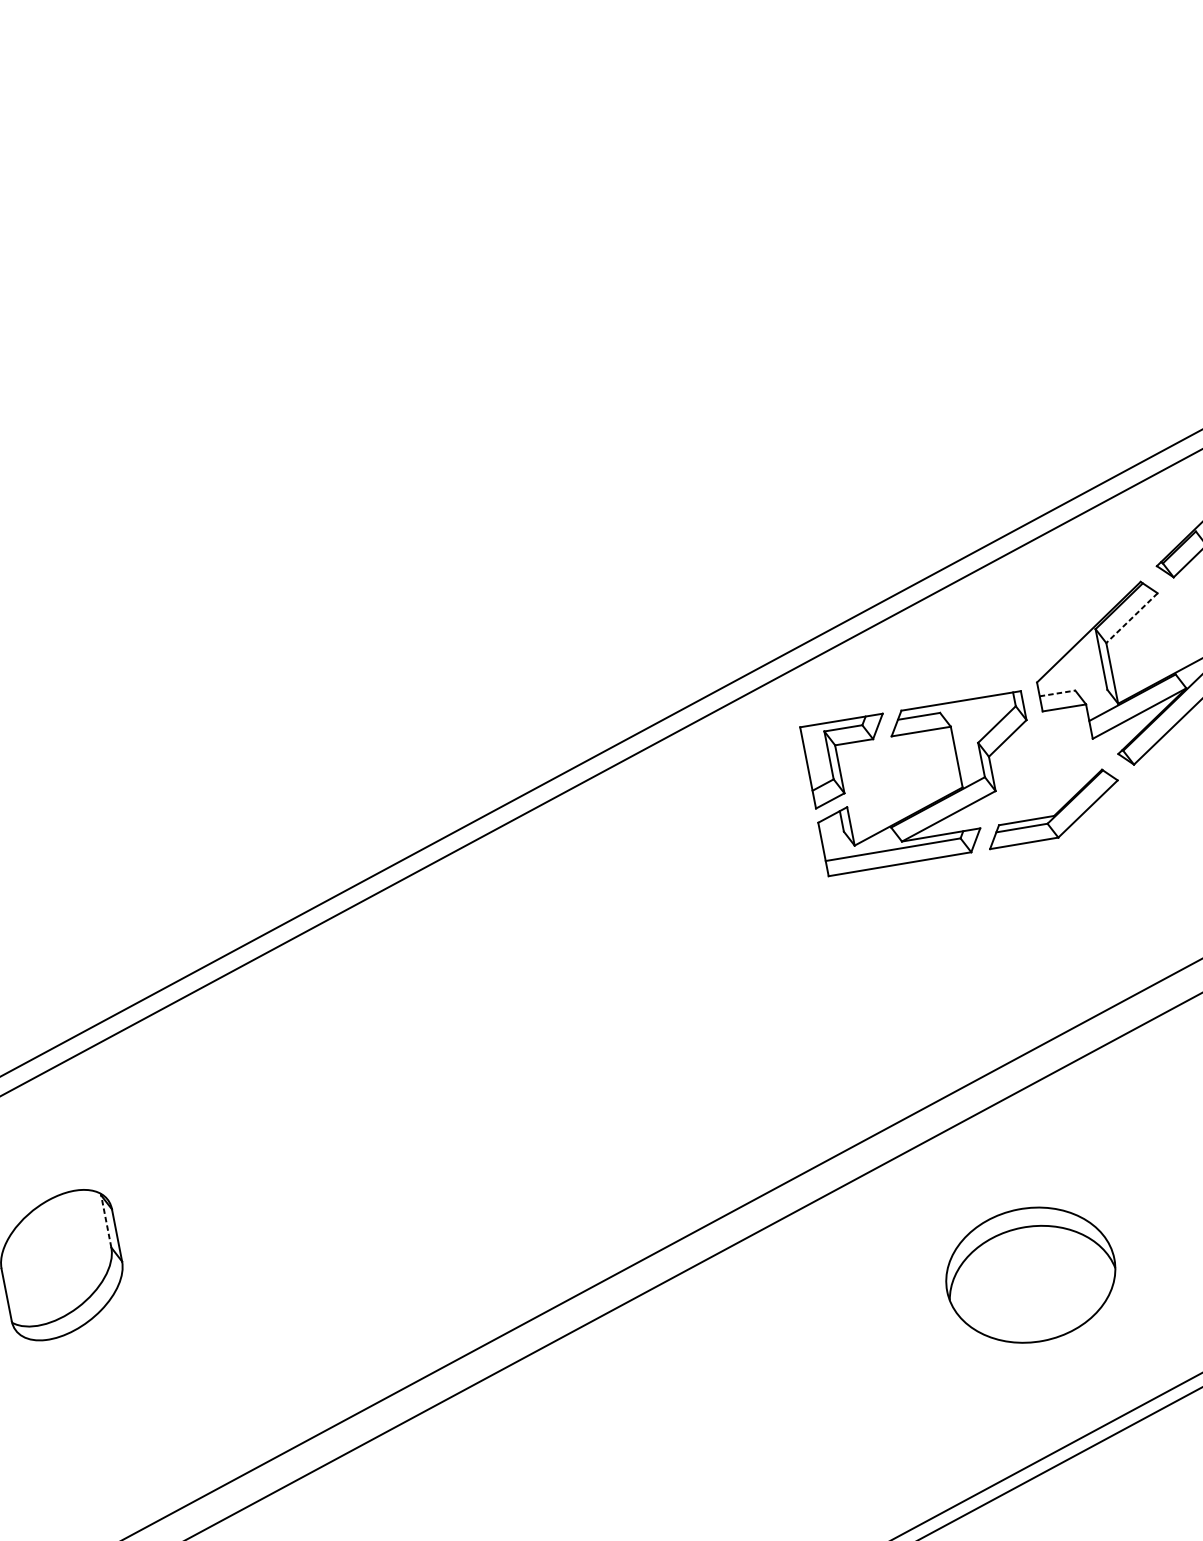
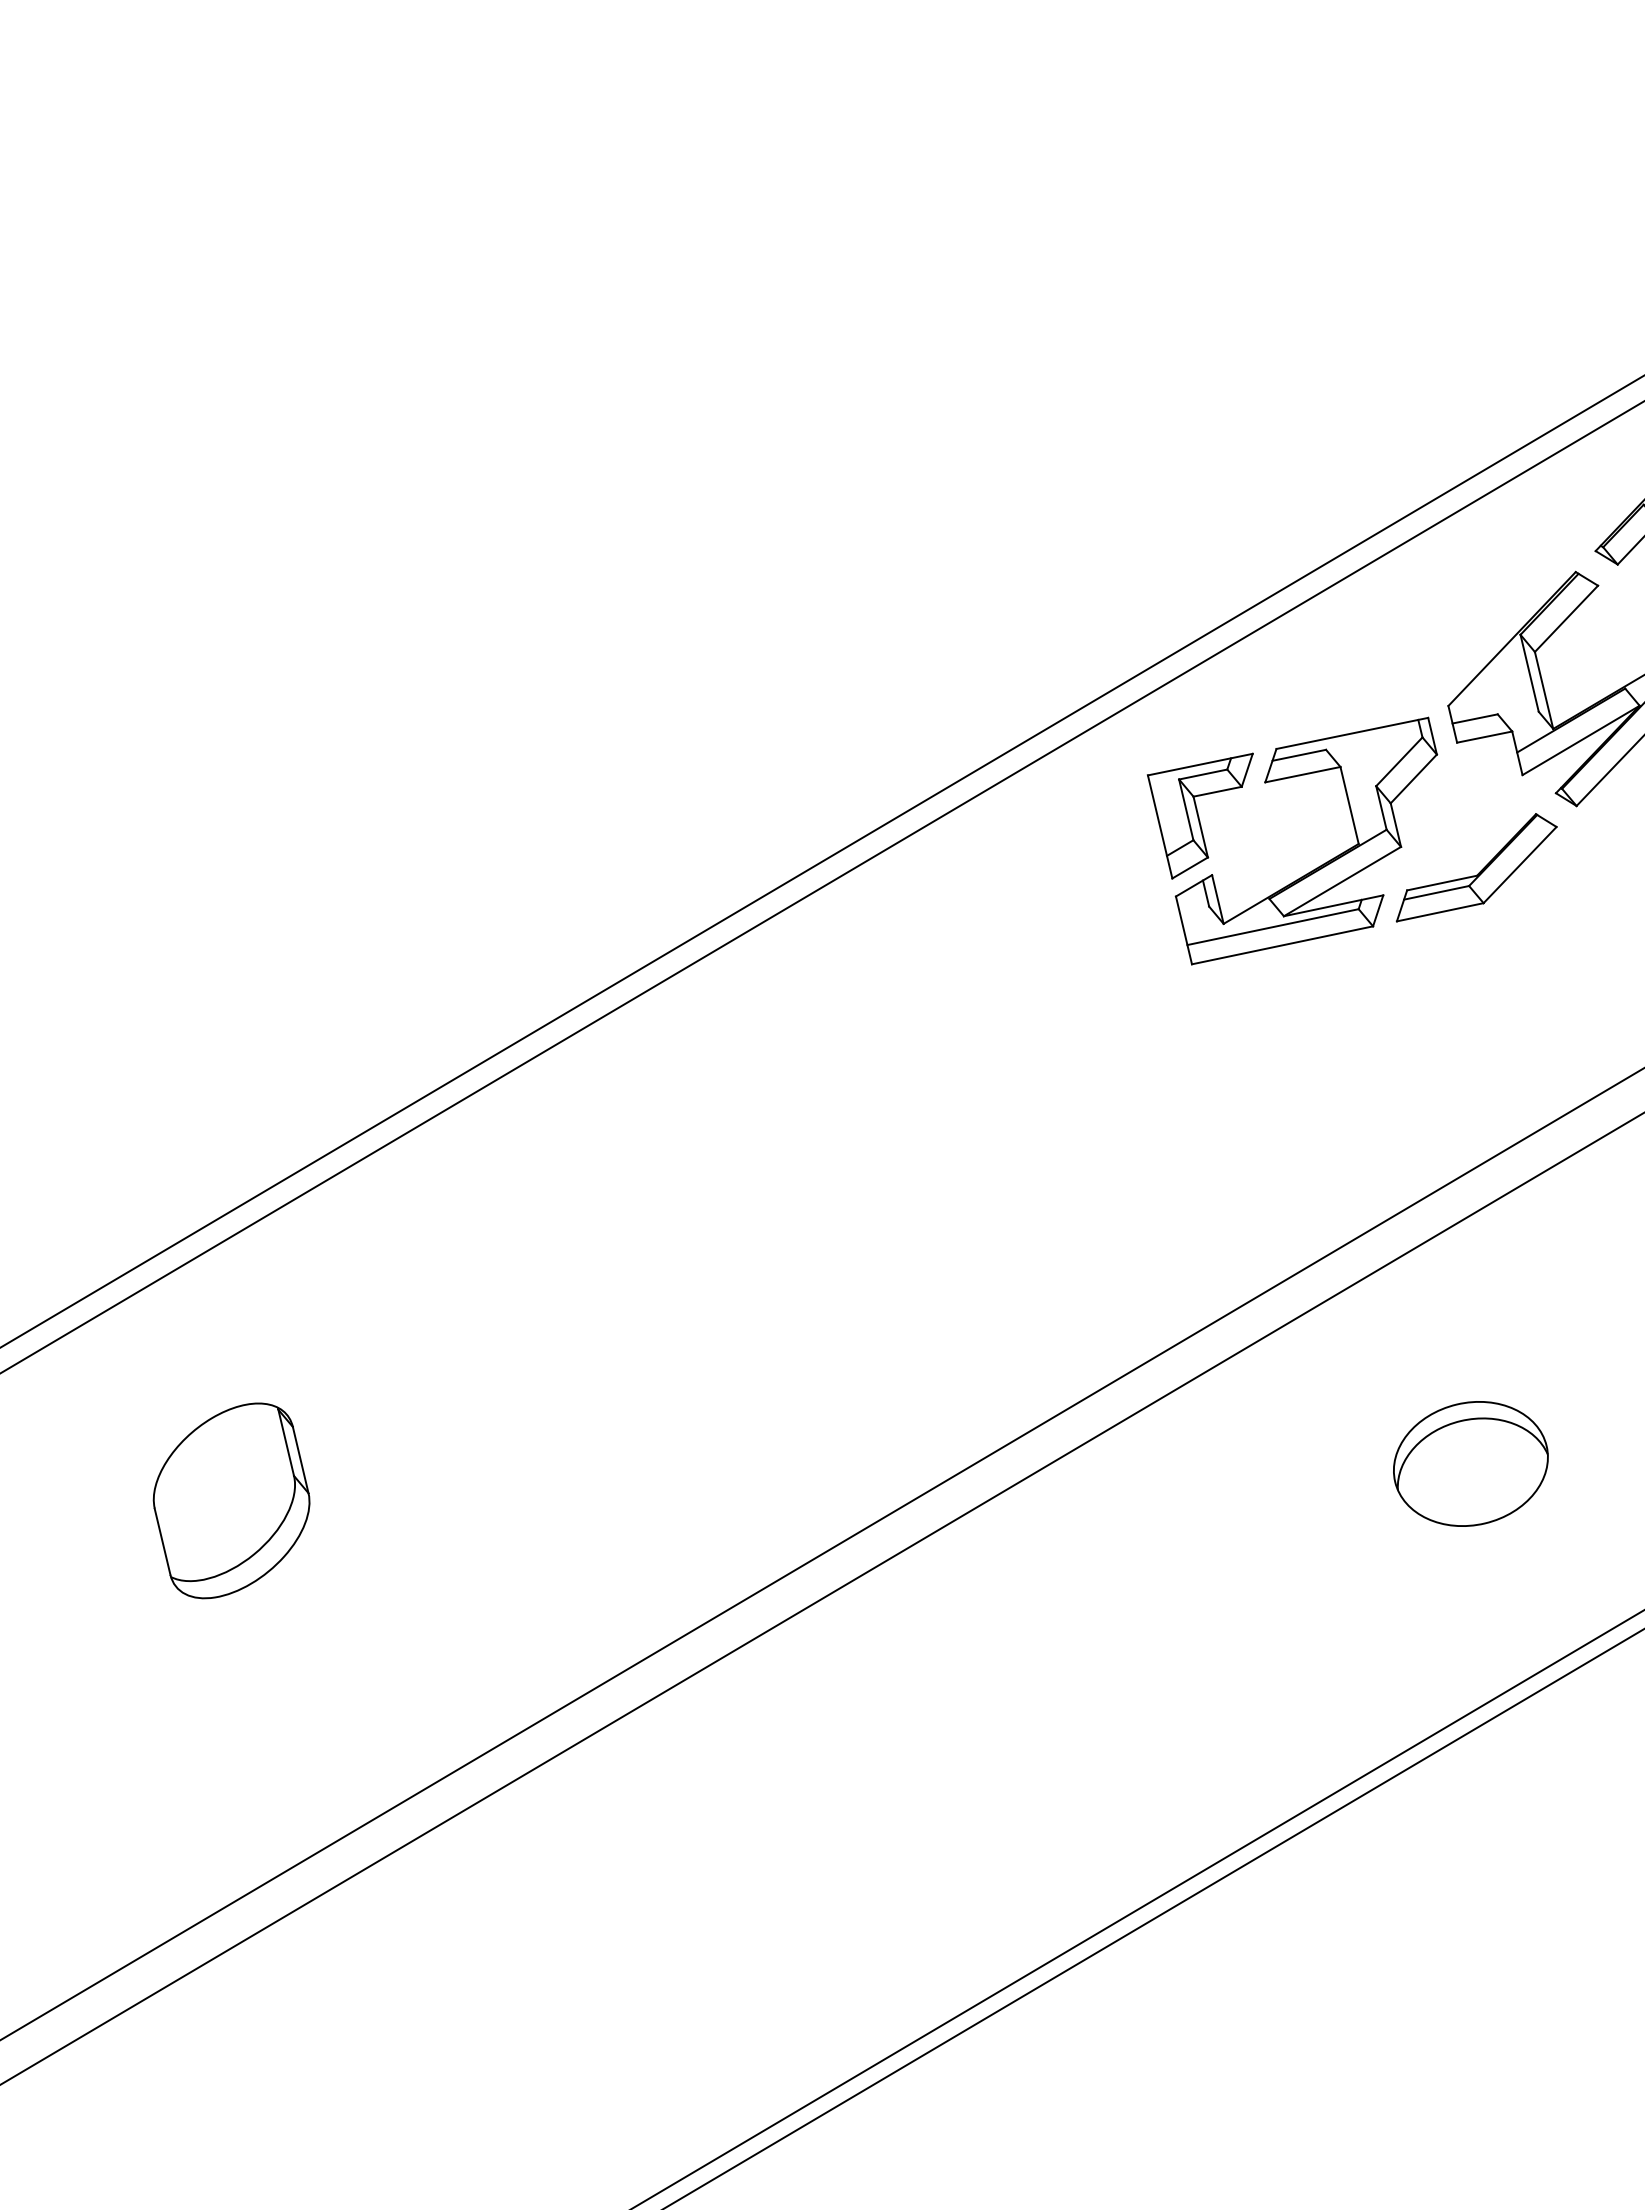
line: (1132, 617) -> (1566, 618), dashed -> solid
line: (1057, 693) -> (1475, 718), dashed -> solid
line: (106, 1221) -> (286, 1442), dashed -> solid
part: (1030, 1274) -> (1470, 1463), size x0.71

